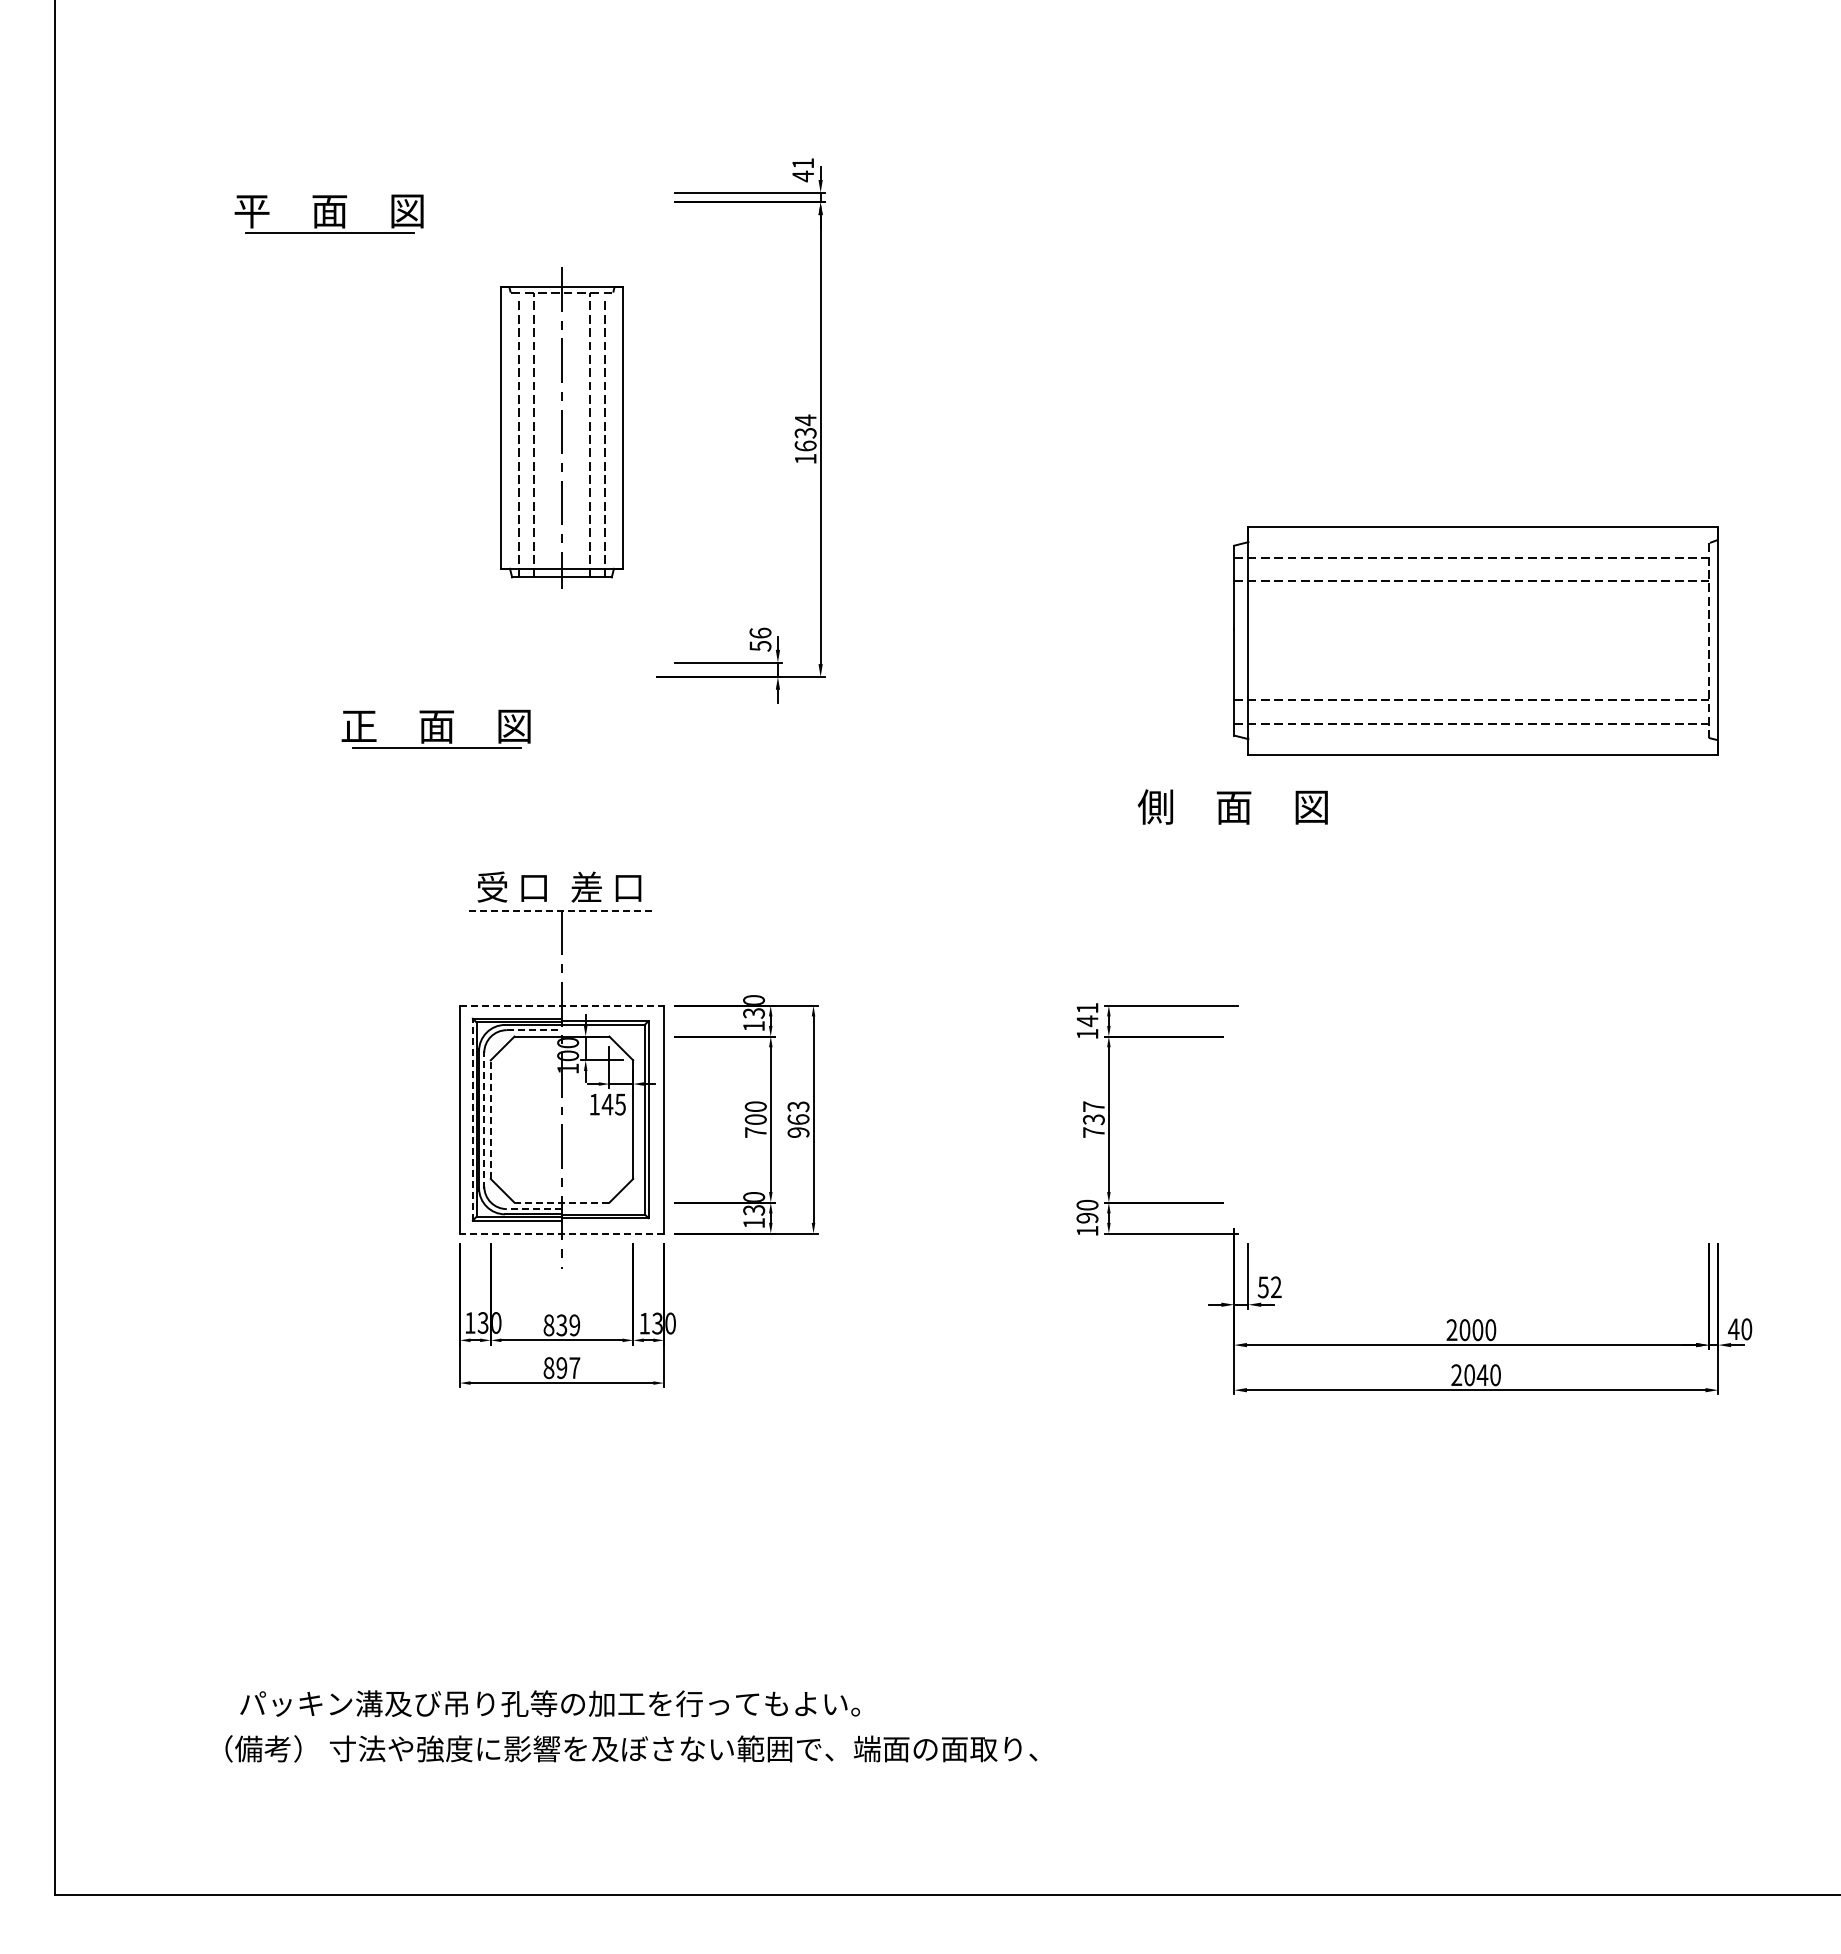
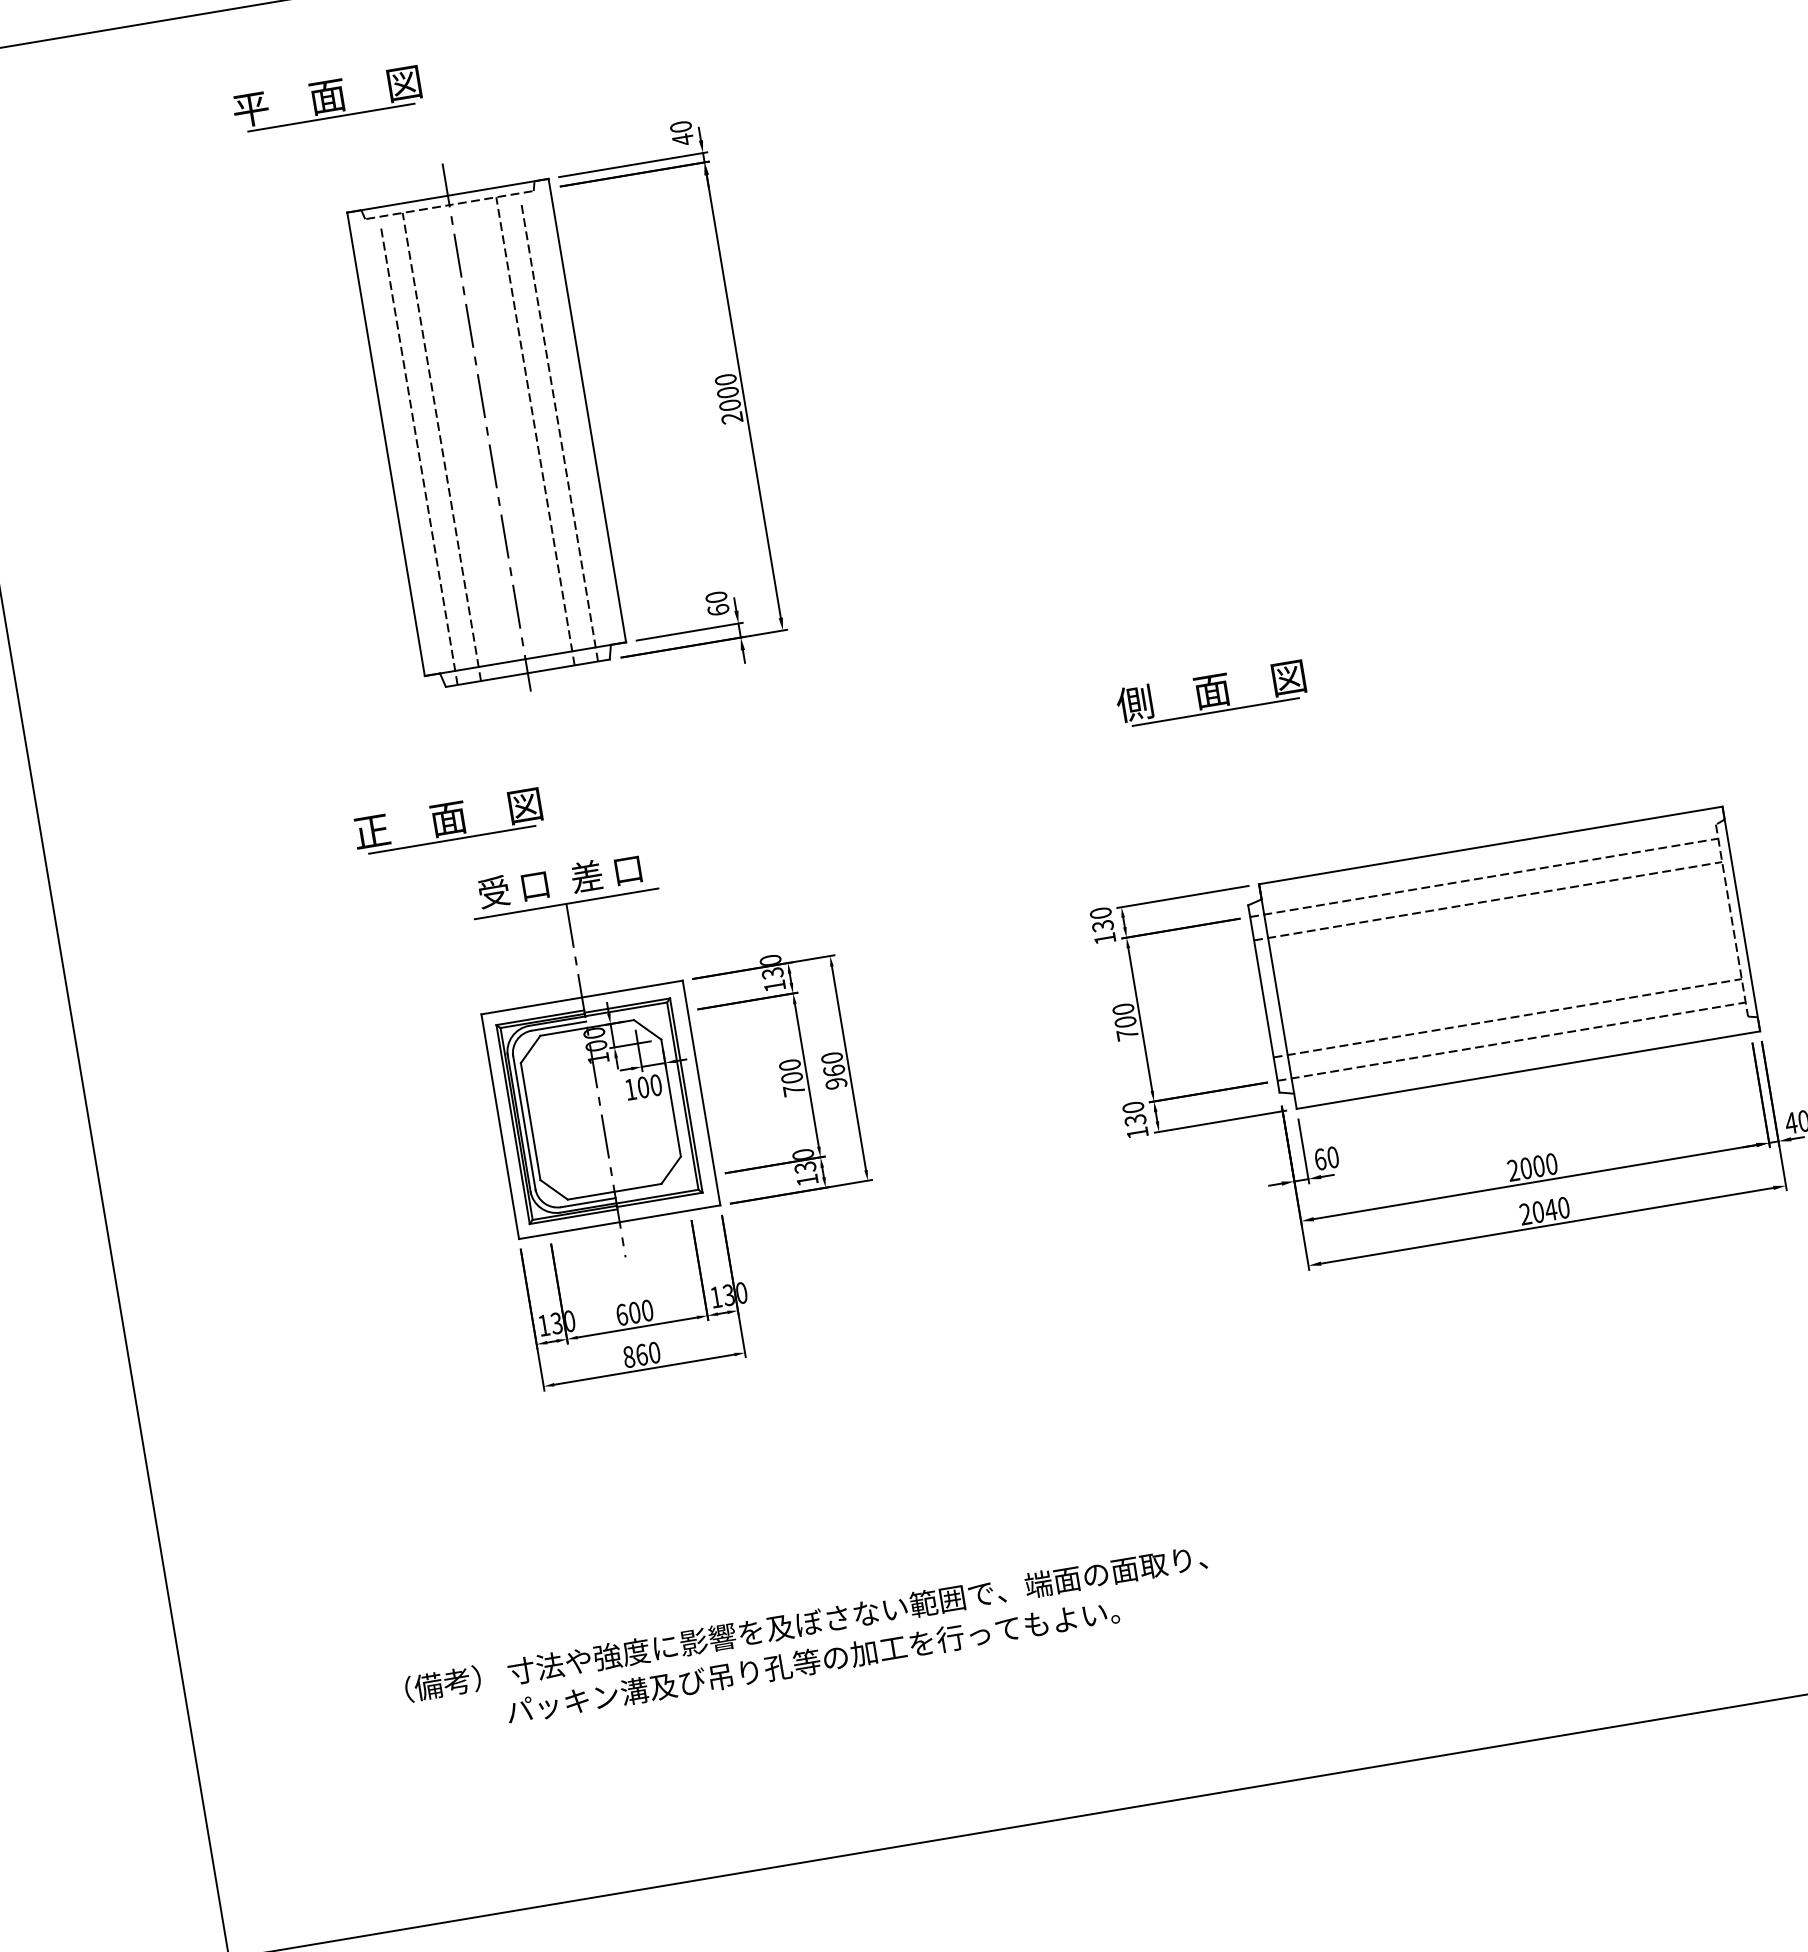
text: (803, 163) -> (681, 126), 41 -> 40
part: (328, 213) -> (326, 99), moved
part: (561, 427) -> (486, 427), size x1.67
text: (805, 439) -> (728, 398), 1634 -> 2000
text: (760, 639) -> (717, 603), 56 -> 60
part: (1475, 640) -> (1501, 958), moved
part: (435, 728) -> (447, 821), moved
line: (1233, 828) -> (1215, 711), added
line: (562, 910) -> (566, 903), dashed -> solid
line: (562, 1005) -> (582, 997), dashed -> solid
text: (1087, 1015) -> (1102, 920), 141 -> 130
line: (534, 1030) -> (559, 1026), dashed -> solid
text: (613, 1104) -> (649, 1086), 145 -> 100
text: (798, 1106) -> (832, 1057), 963 -> 960
text: (1093, 1113) -> (1124, 1016), 737 -> 700
line: (472, 1119) -> (512, 1124), dashed -> solid
line: (484, 1119) -> (524, 1122), dashed -> solid
line: (490, 1119) -> (530, 1121), dashed -> solid
line: (561, 1202) -> (614, 1191), dashed -> solid
line: (534, 1209) -> (588, 1203), dashed -> solid
text: (1087, 1218) -> (1135, 1120), 190 -> 130
line: (561, 1233) -> (619, 1222), dashed -> solid
text: (1269, 1287) -> (1326, 1158), 52 -> 60
text: (561, 1325) -> (634, 1312), 839 -> 600
text: (568, 1368) -> (648, 1354), 897 -> 860
text: (549, 1703) -> (812, 1661), moved
text: (631, 1748) -> (805, 1622), moved

